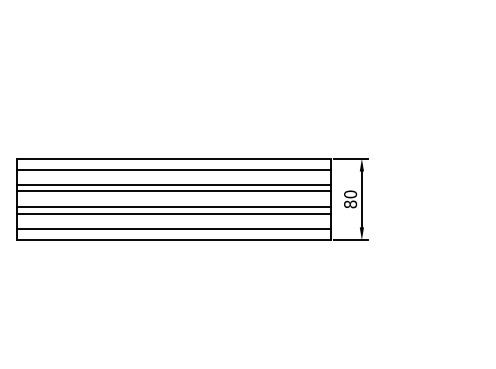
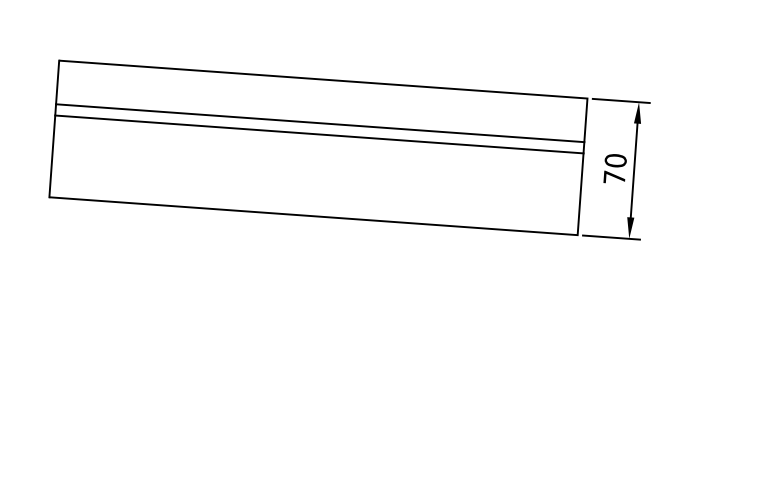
line: (173, 169) -> (321, 97), removed
text: (350, 204) -> (614, 177), 80 -> 70
line: (173, 207) -> (316, 161), removed
line: (173, 214) -> (315, 173), removed
line: (173, 229) -> (314, 198), removed

